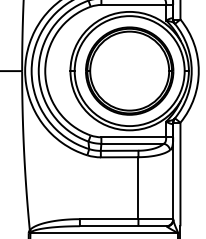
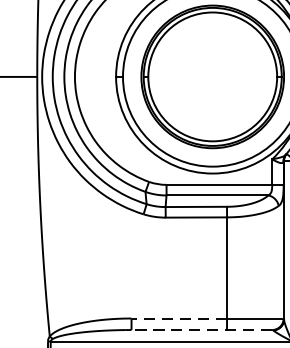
line: (108, 219) -> (178, 319), solid -> dashed
line: (122, 226) -> (200, 330), solid -> dashed

